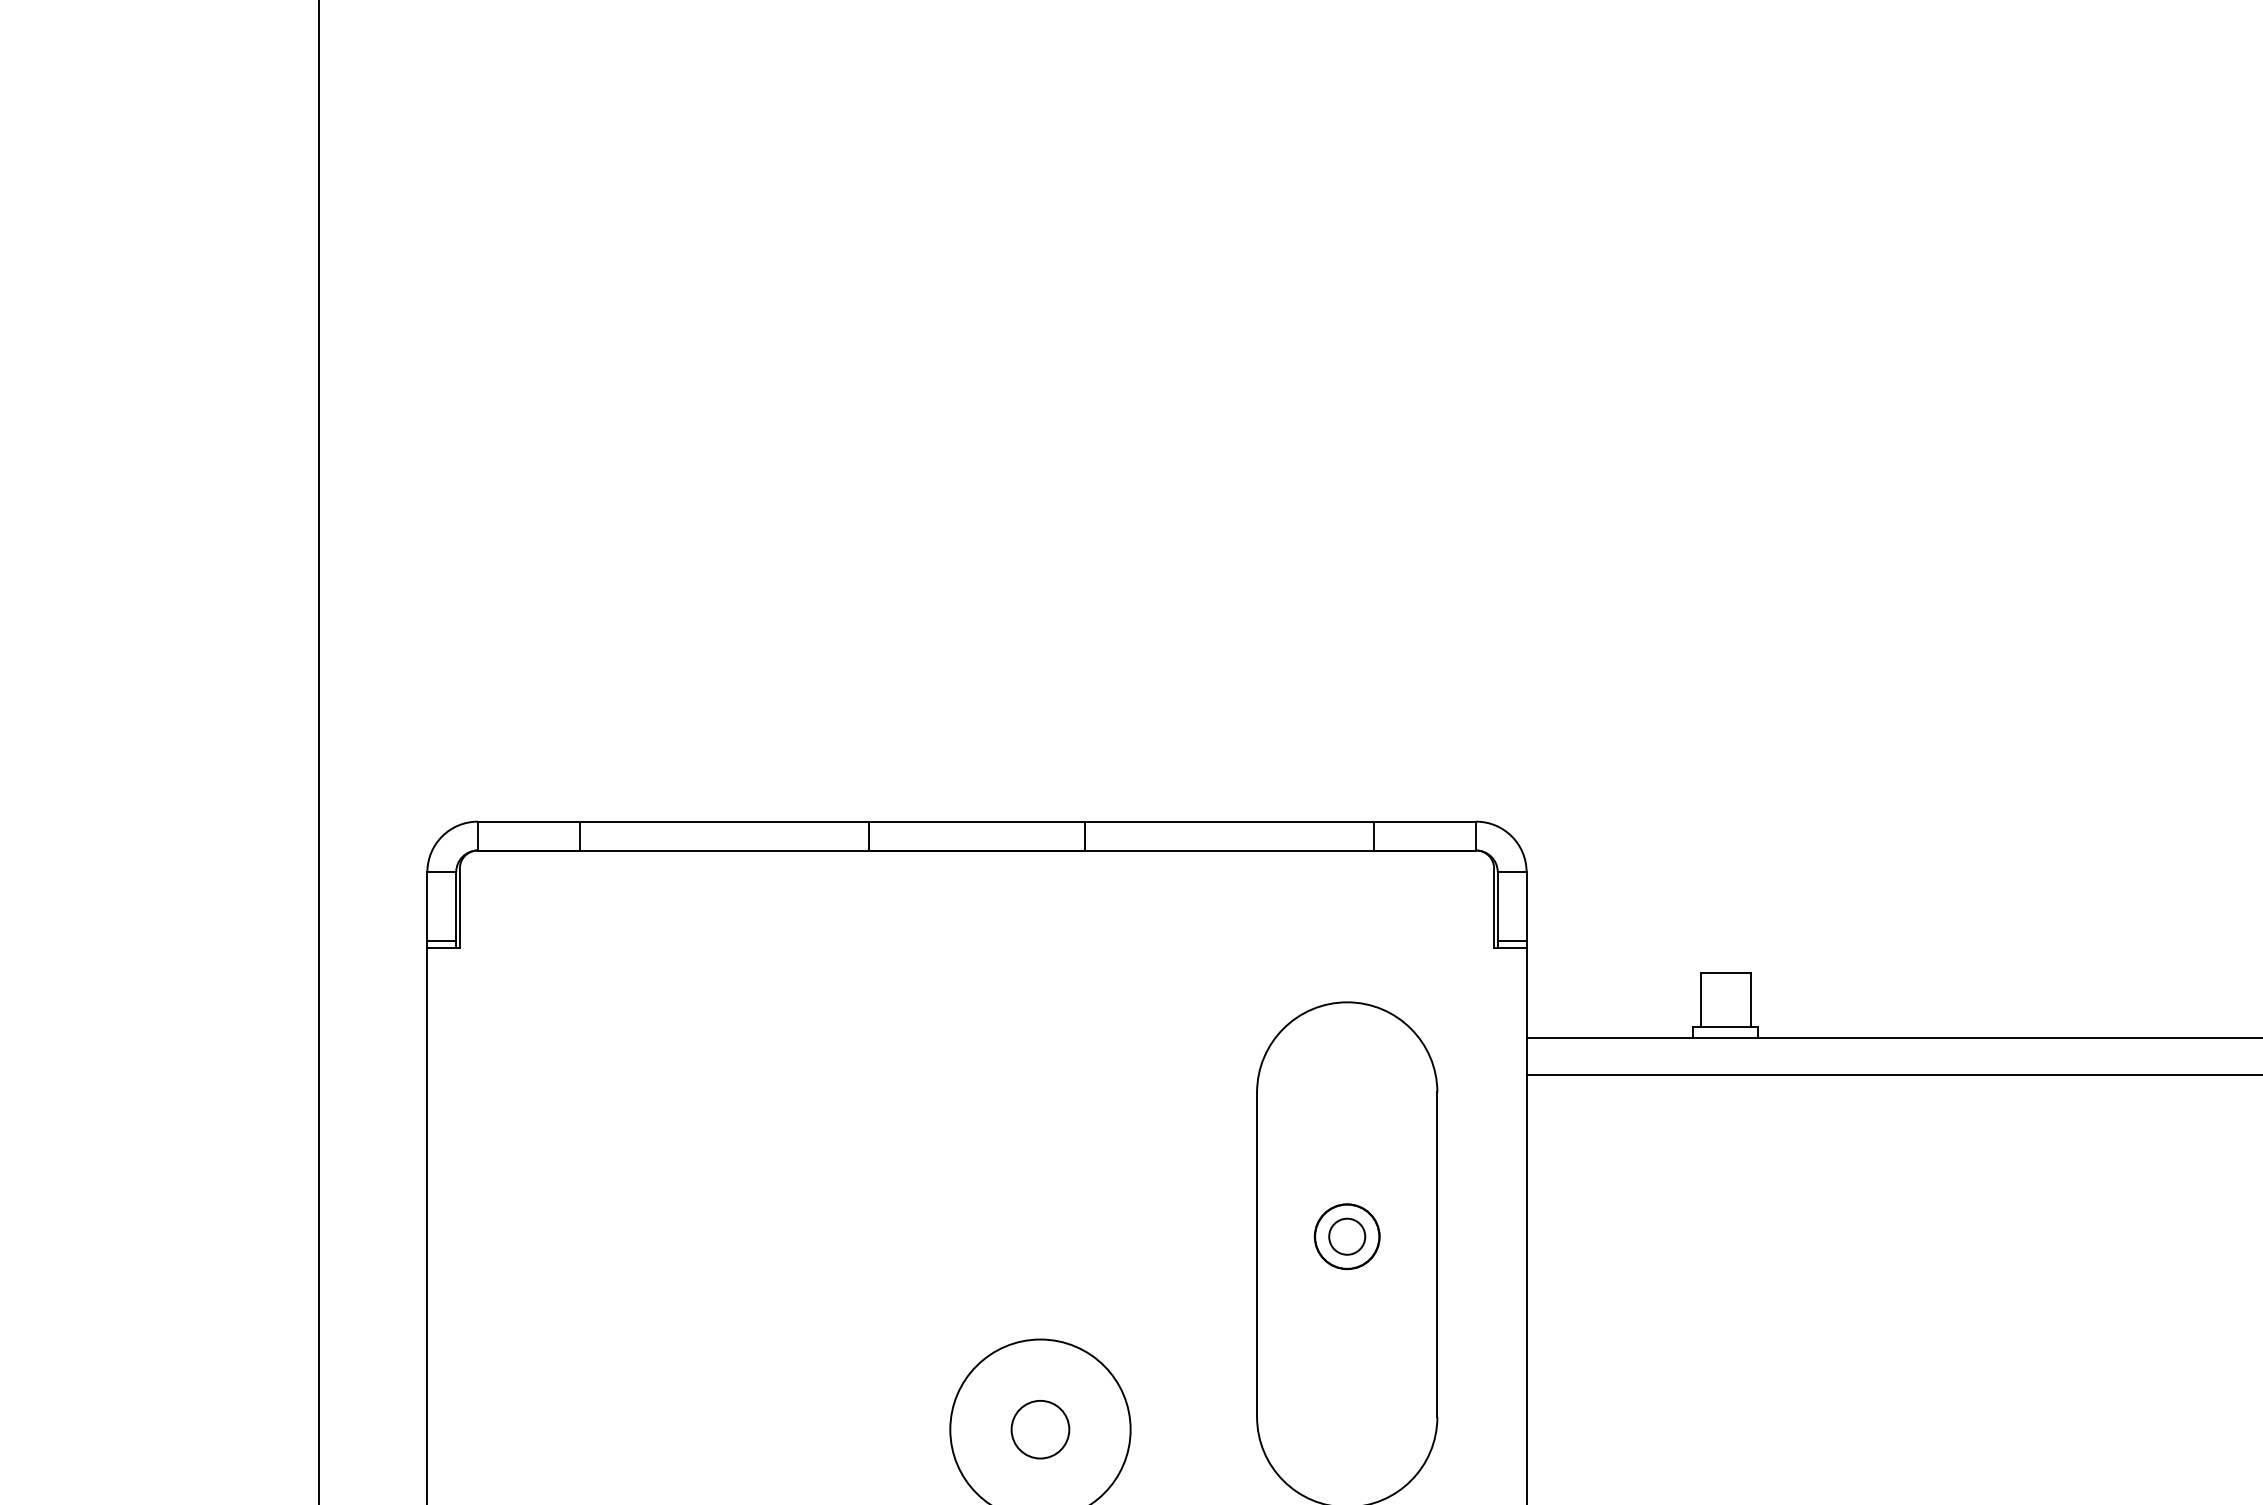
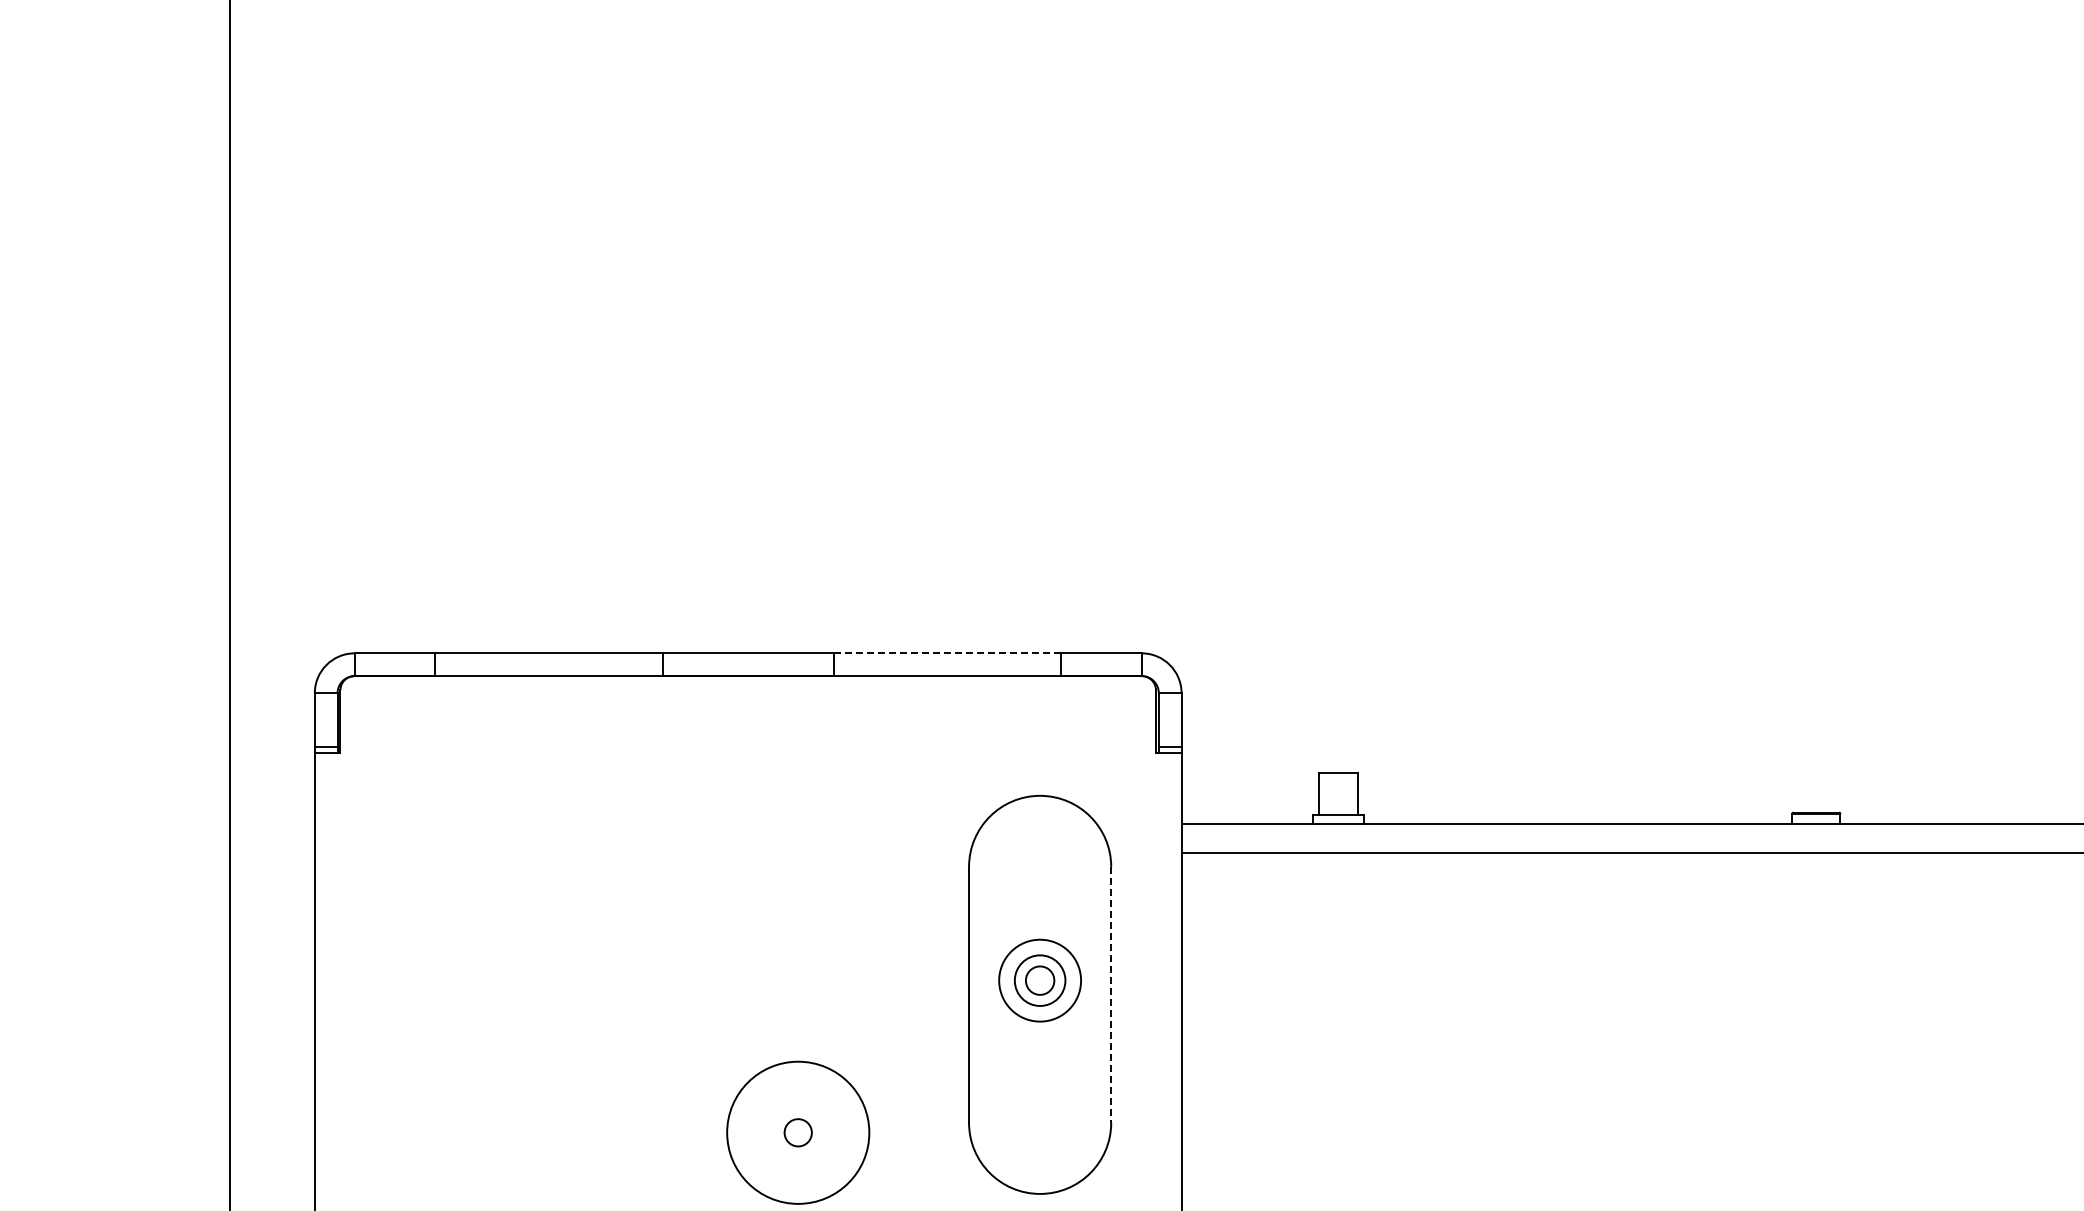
line: (1229, 821) -> (947, 653), solid -> dashed
circle: (1346, 1236) -> (1039, 980), size x1.6
line: (1437, 1254) -> (1111, 994), solid -> dashed
circle: (1040, 1429) -> (798, 1132), size x0.6

